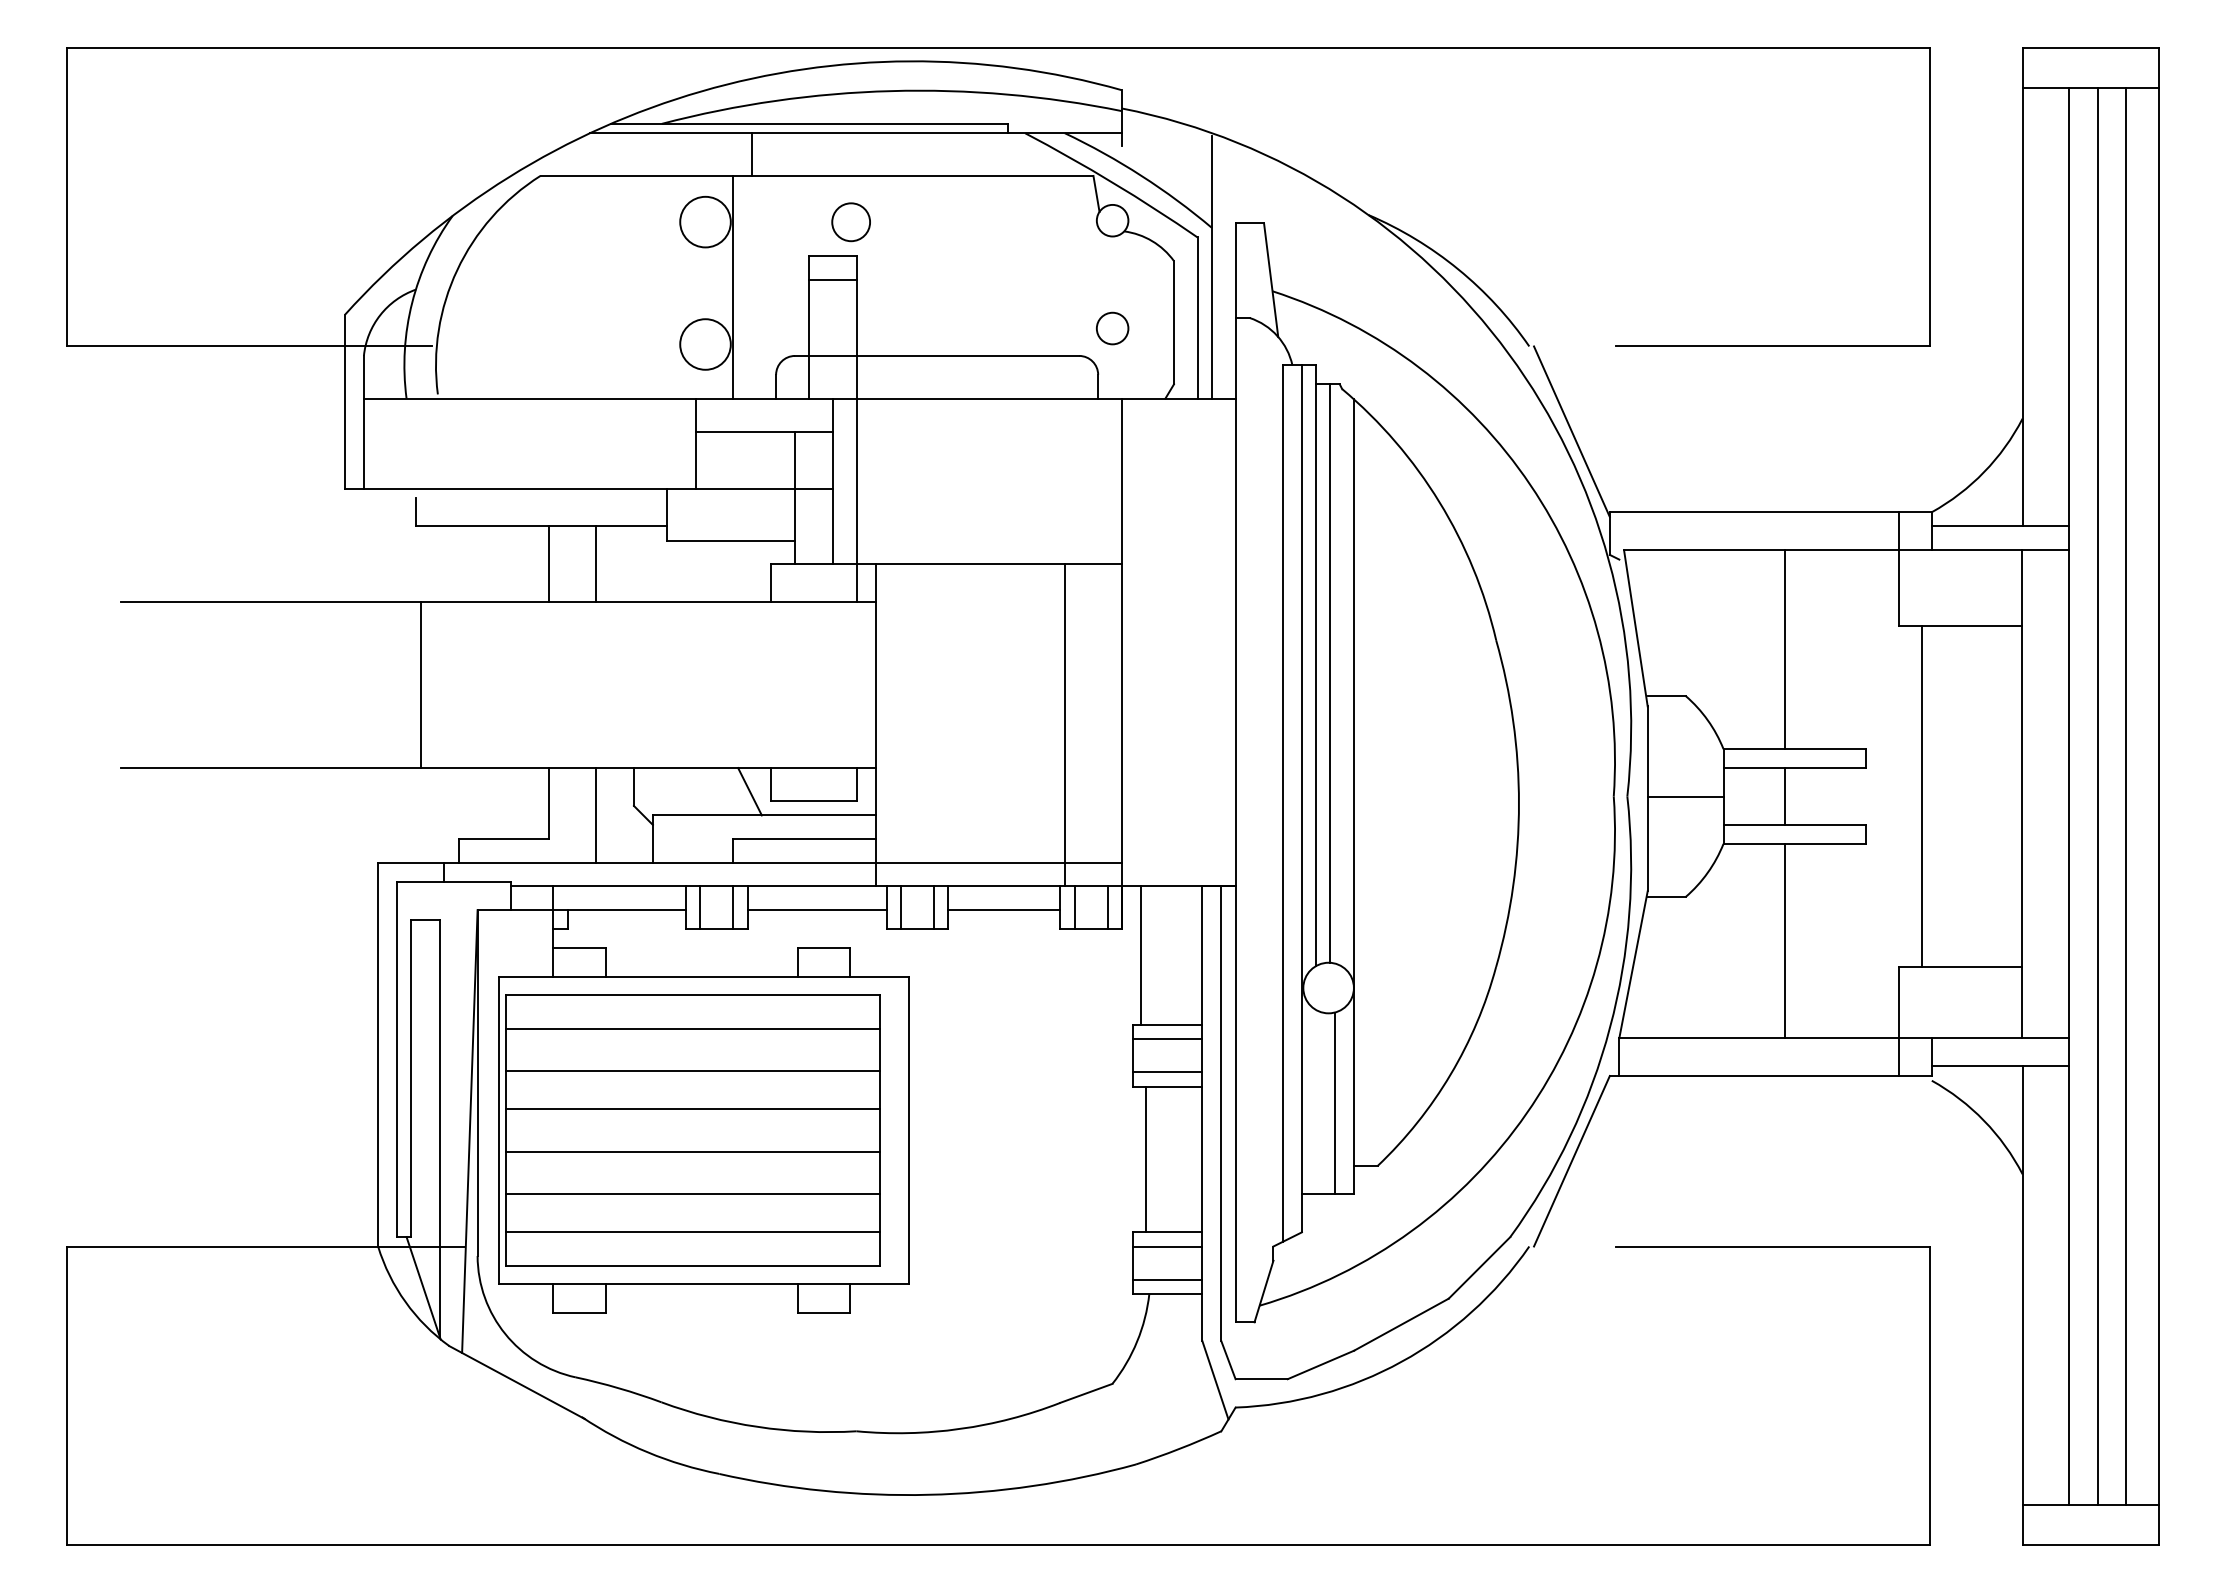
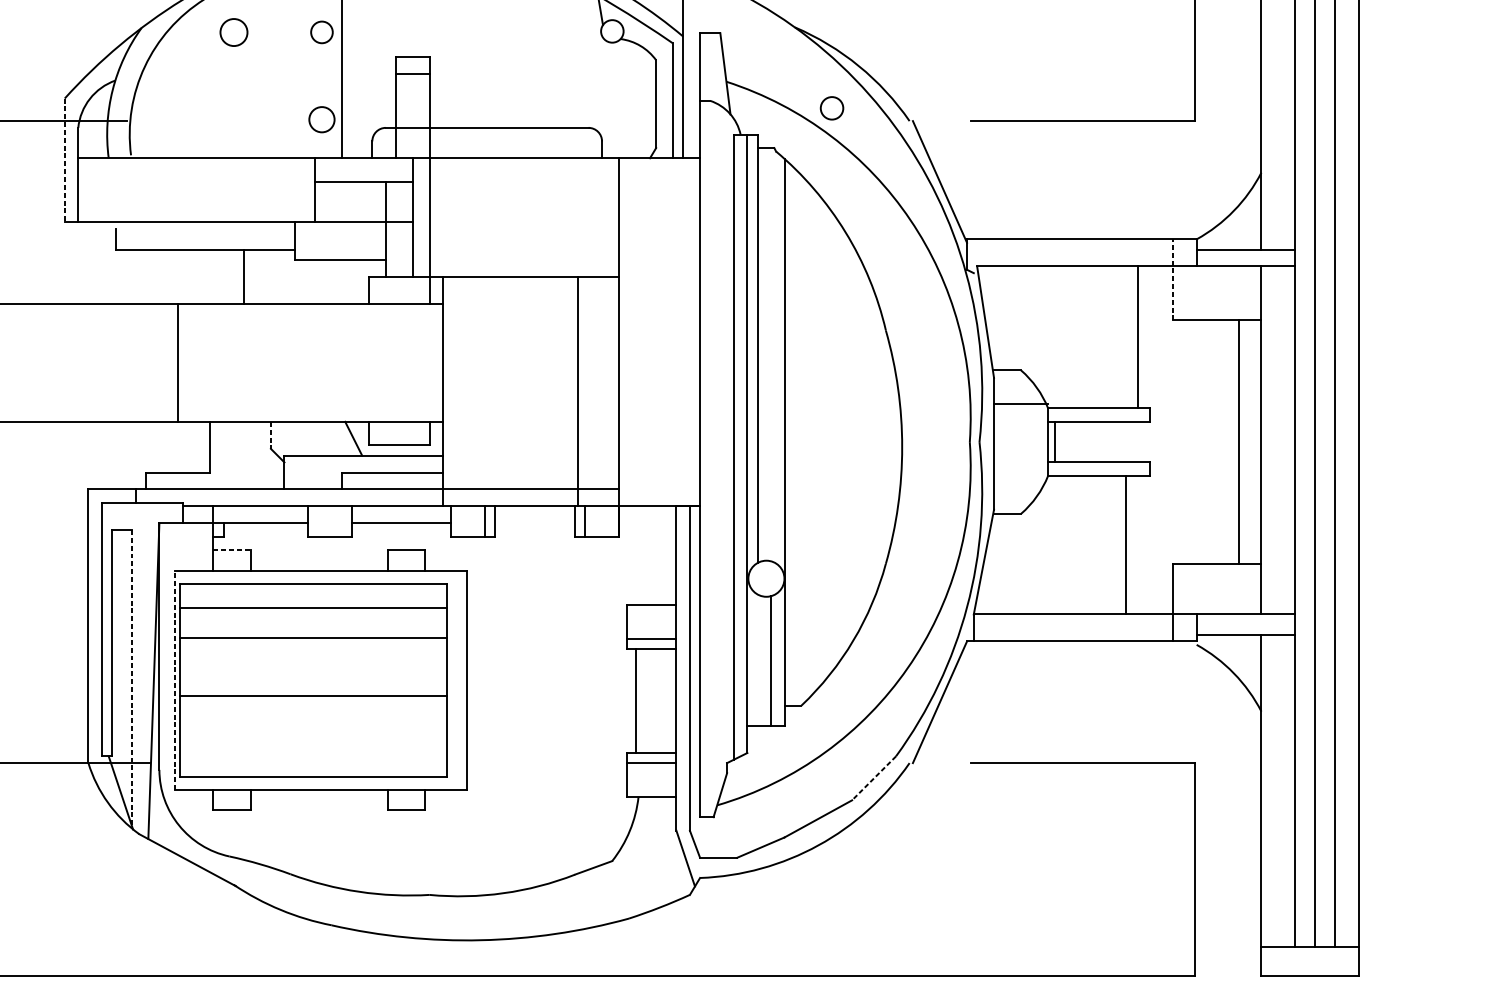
circle: (705, 221) -> (321, 31), size x0.6
circle: (850, 222) -> (233, 32), moved
circle: (1112, 328) -> (831, 108), moved
circle: (705, 344) -> (321, 119), size x0.7
line: (344, 401) -> (64, 160), solid -> dashed
line: (548, 564) -> (209, 276), removed
line: (1898, 569) -> (1172, 280), solid -> dashed
line: (1785, 649) -> (1137, 337), moved
line: (1330, 673) -> (767, 354), removed
line: (420, 685) -> (177, 362), moved
line: (633, 787) -> (270, 435), solid -> dashed
line: (1685, 796) -> (1020, 403), moved
line: (1785, 796) -> (1055, 442), moved
line: (1922, 796) -> (1239, 442), moved
line: (596, 815) -> (244, 455), removed
line: (700, 907) -> (318, 521), removed
line: (733, 907) -> (341, 521), removed
line: (900, 907) -> (461, 521), removed
line: (1107, 907) -> (608, 521), removed
line: (1004, 910) -> (535, 523), removed
line: (1785, 940) -> (1126, 544), moved
line: (579, 948) -> (232, 550), solid -> dashed
line: (1140, 955) -> (632, 555), removed
line: (1167, 1039) -> (651, 615), removed
line: (693, 1109) -> (313, 665), removed
line: (439, 1128) -> (132, 678), solid -> dashed
line: (498, 1130) -> (174, 680), solid -> dashed
line: (693, 1194) -> (313, 726), removed
line: (693, 1232) -> (313, 753), removed
line: (1479, 1267) -> (874, 778), solid -> dashed
line: (1167, 1279) -> (651, 786), removed

